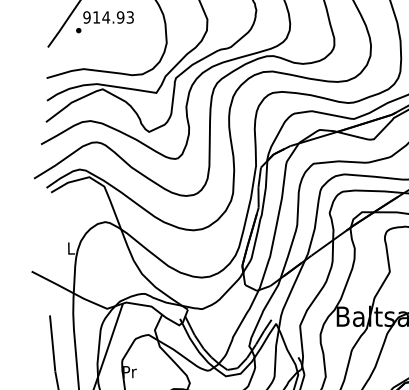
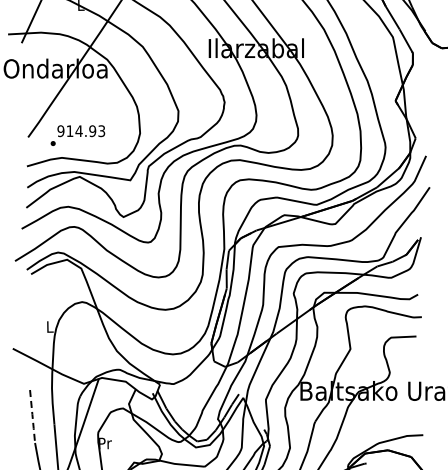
text: (104, 22) -> (77, 135), moved
line: (52, 344) -> (32, 417), solid -> dashed

